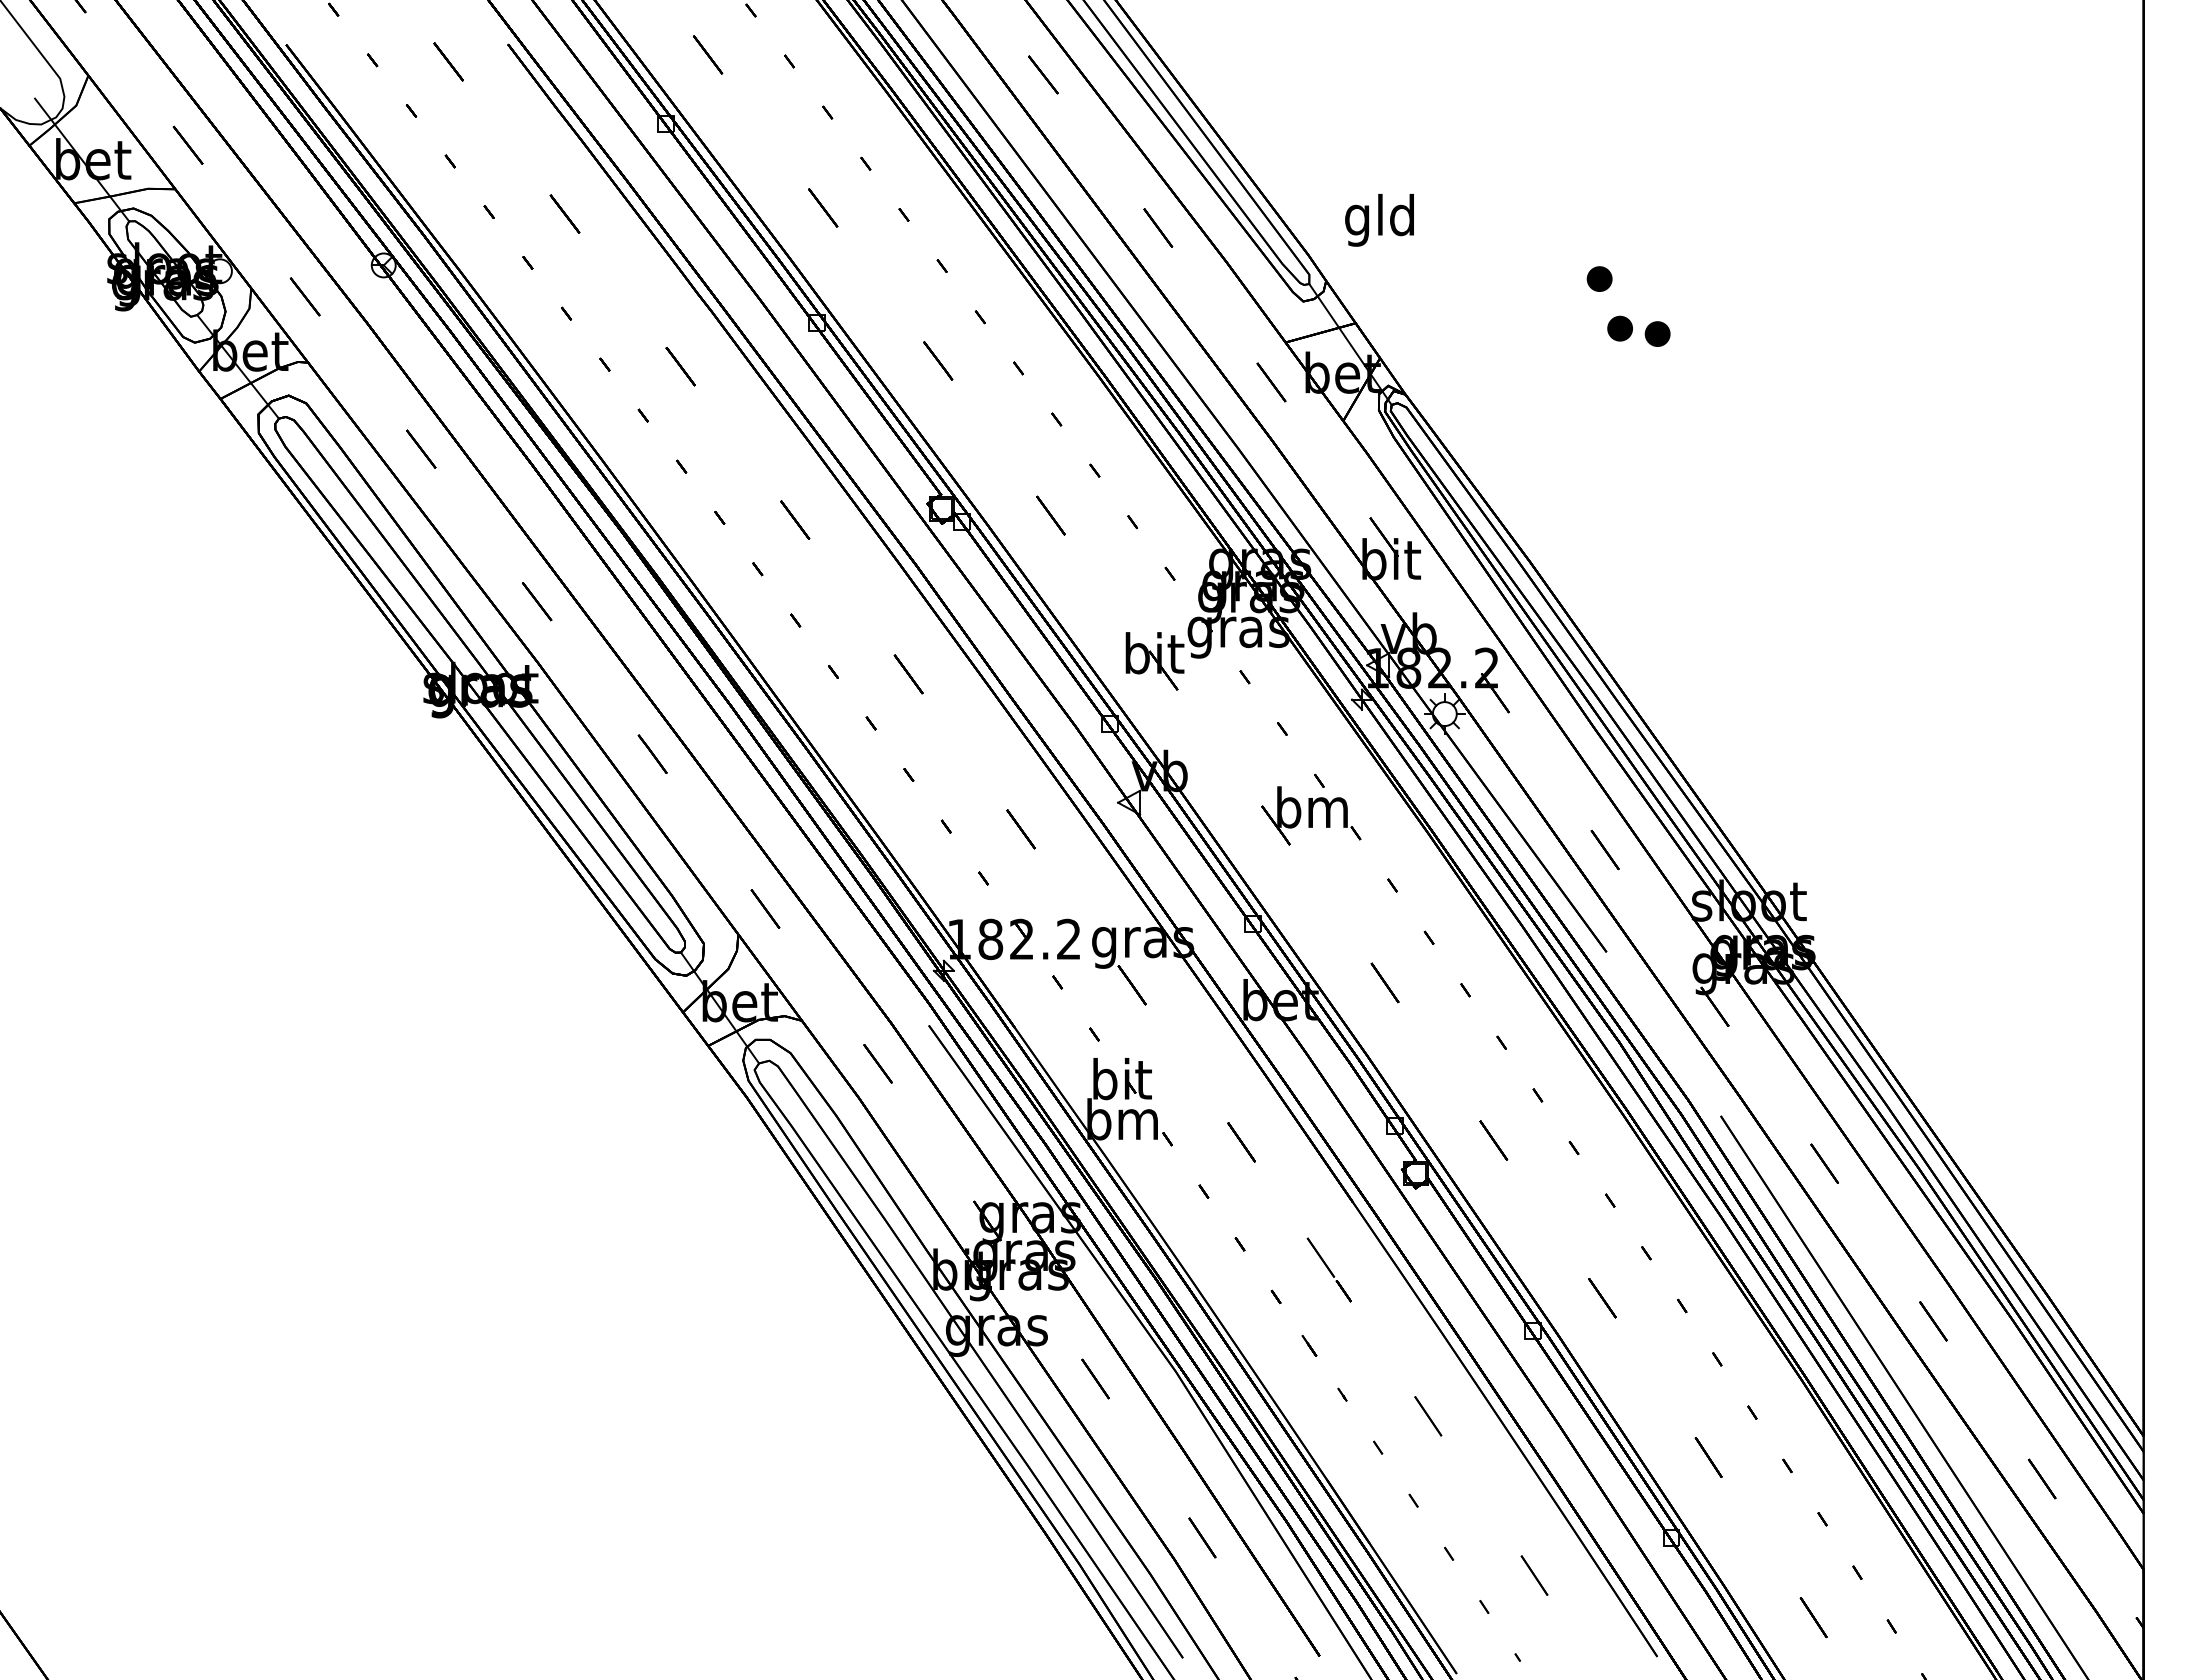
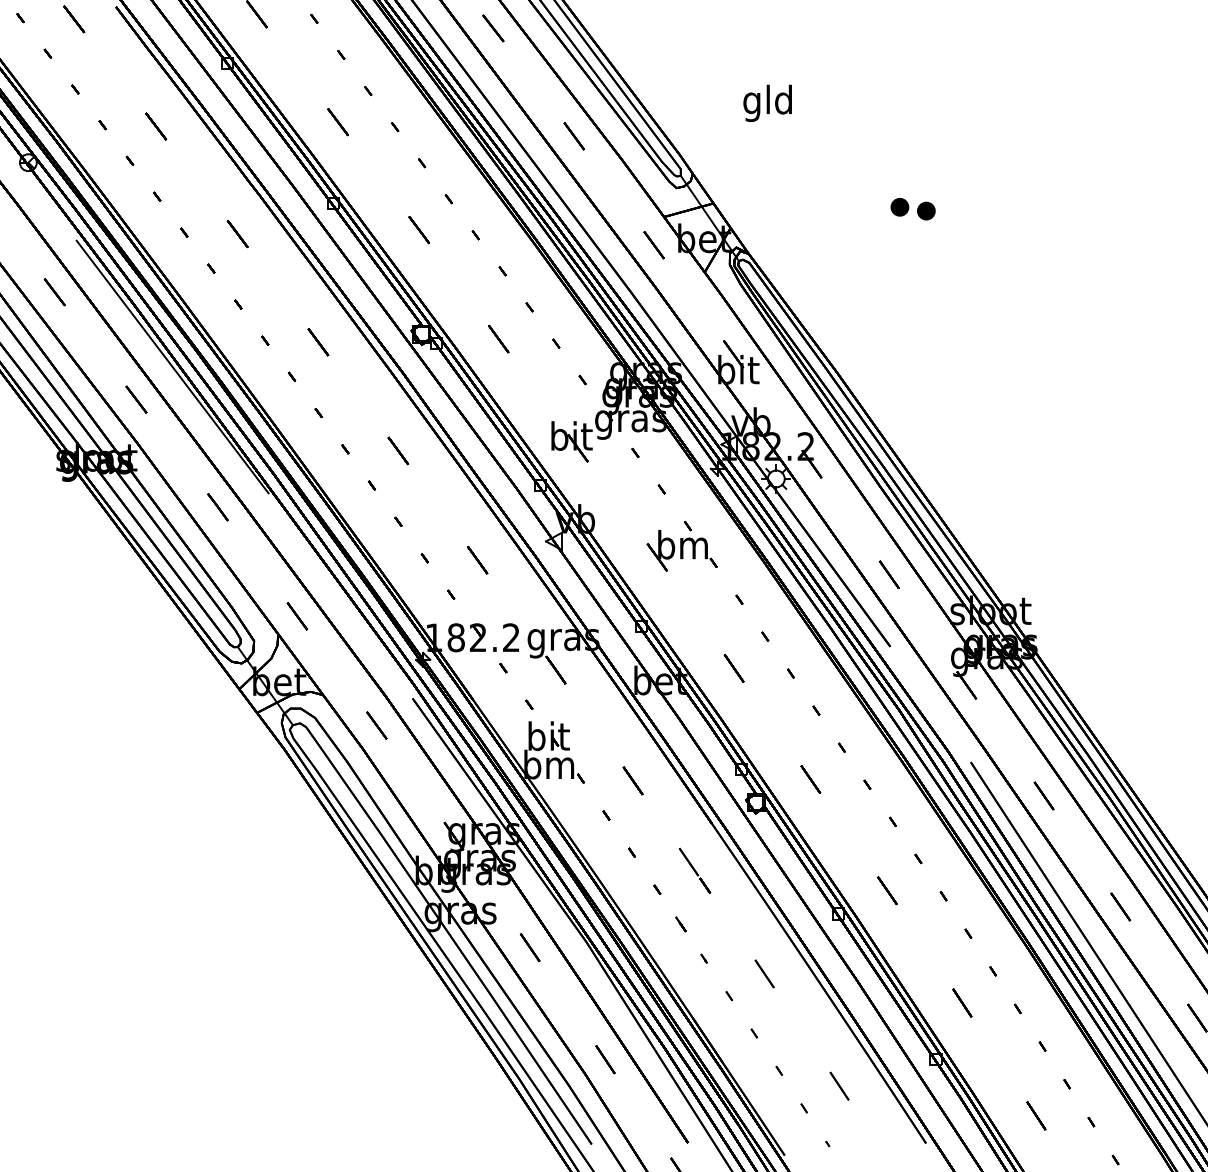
text: (1379, 220) -> (767, 103), moved
part: (1599, 278) -> (885, 171), removed
line: (588, 555) -> (172, 367), added

